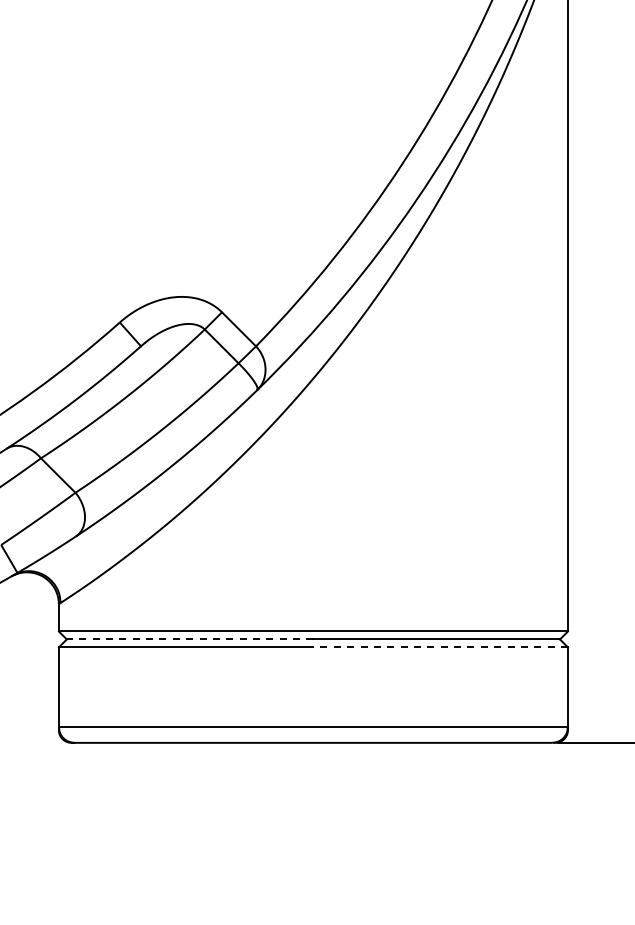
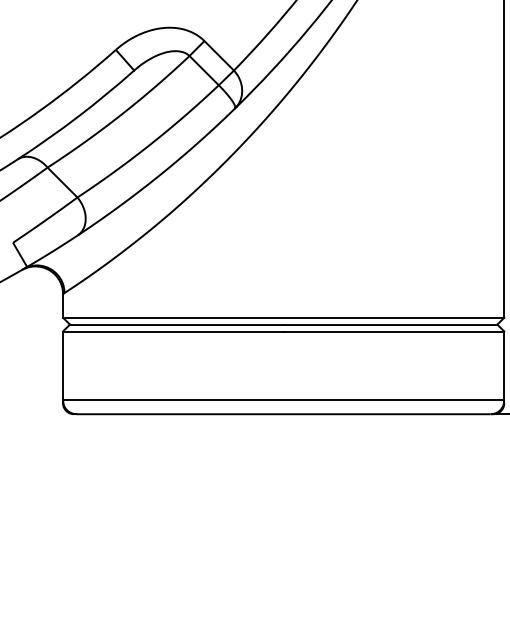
line: (189, 639) -> (176, 324), dashed -> solid
line: (440, 647) -> (393, 331), dashed -> solid

